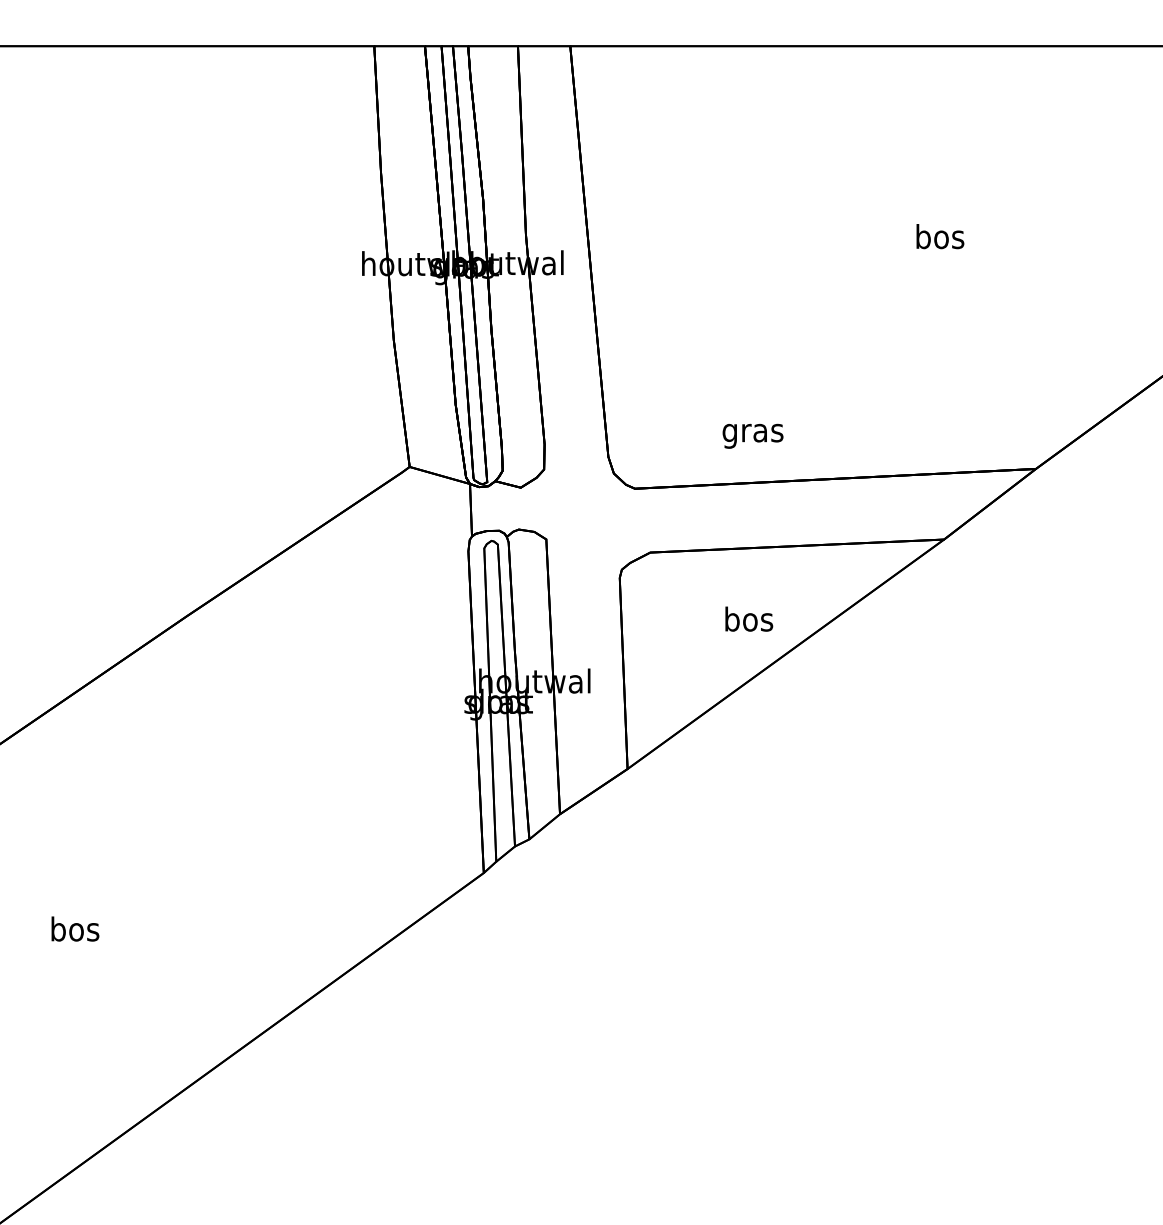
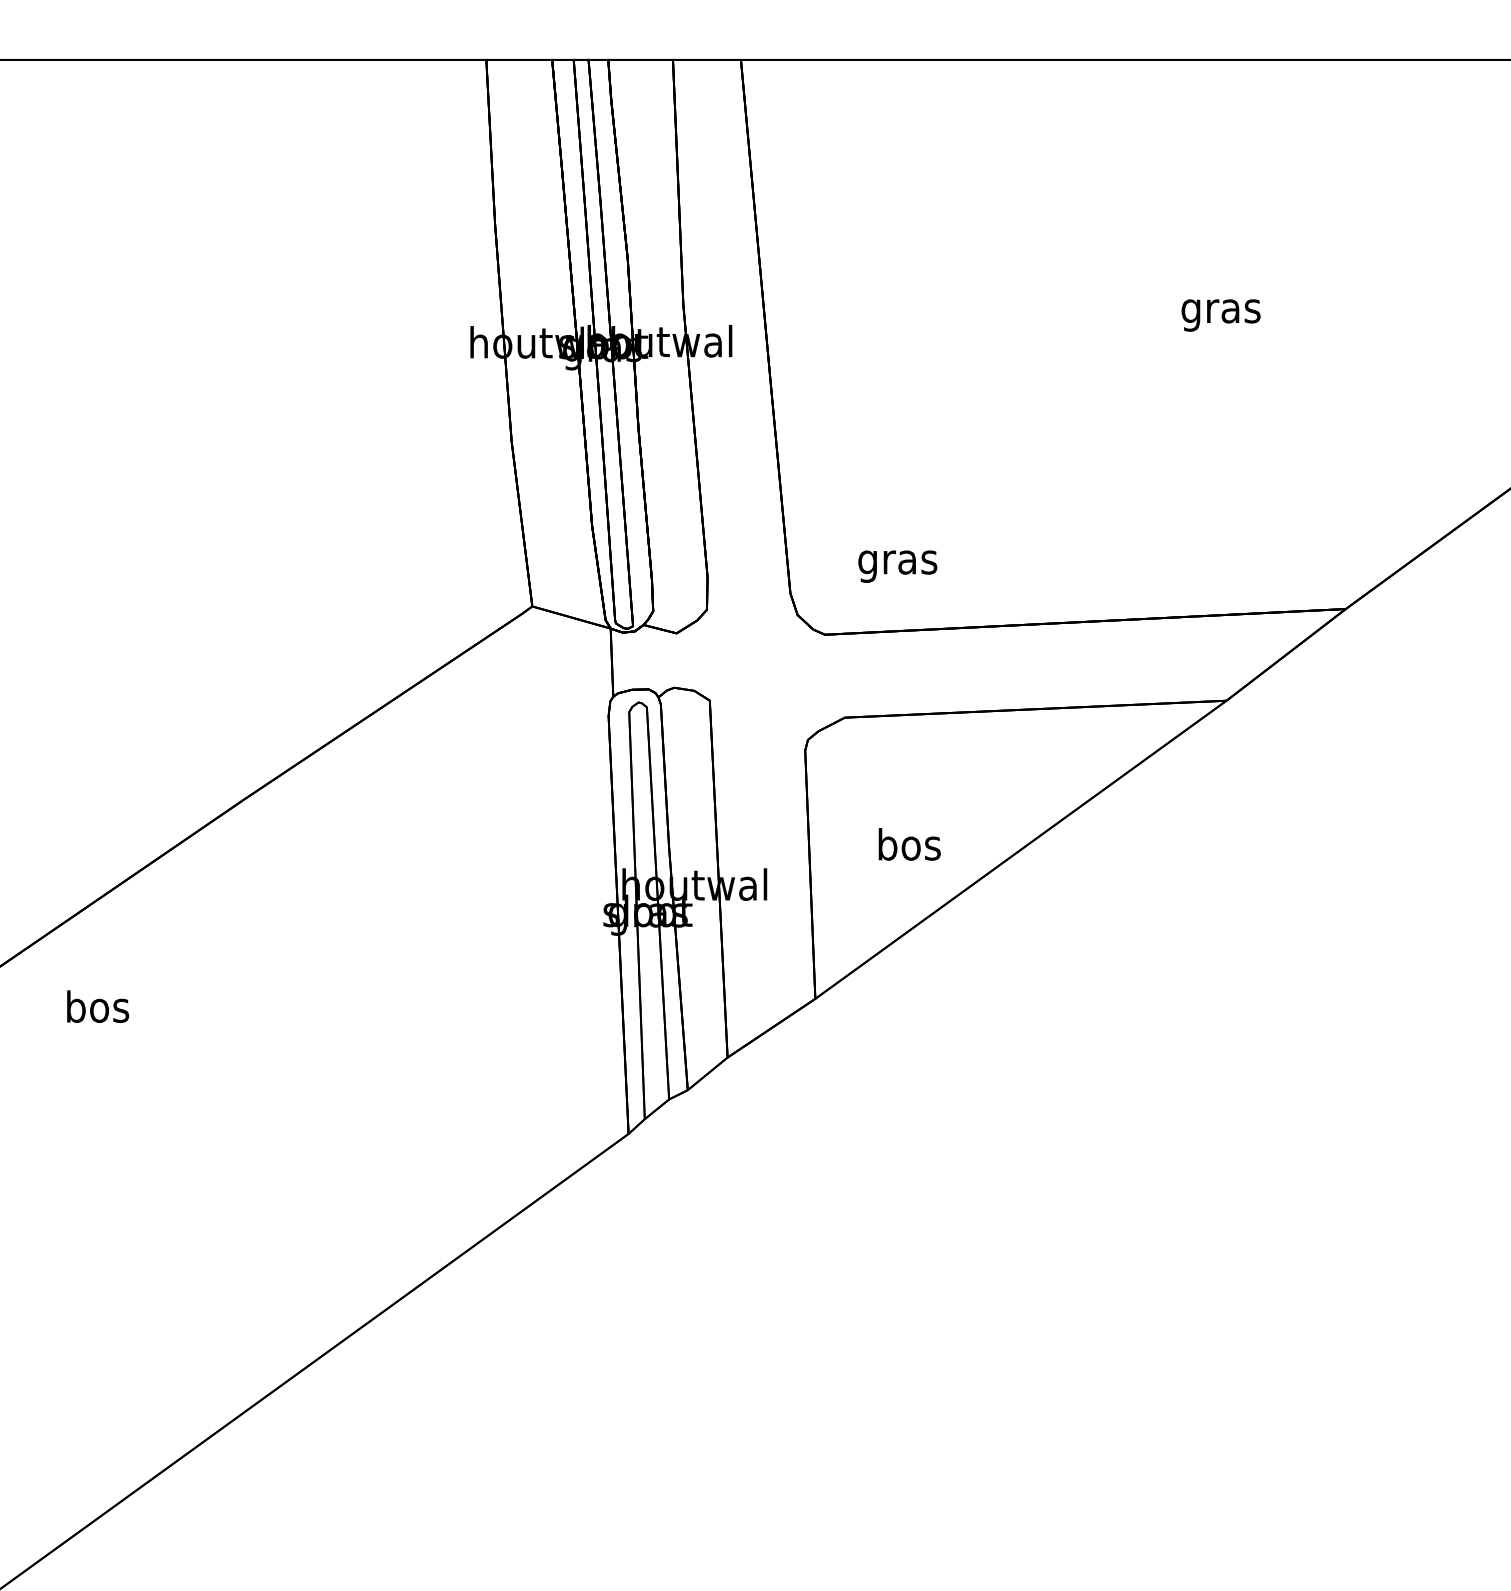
text: (939, 239) -> (1220, 310), bos -> gras
text: (752, 435) -> (897, 565), moved
text: (749, 618) -> (910, 843), moved
text: (75, 928) -> (98, 1005), moved

